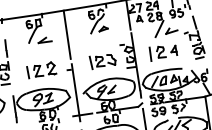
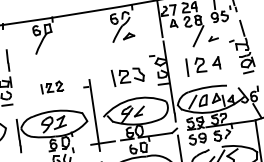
part: (171, 30) -> (213, 38), size x0.6
line: (66, 34) -> (83, 43), removed
part: (45, 40) -> (56, 50), removed
part: (42, 70) -> (52, 87), size x0.6

